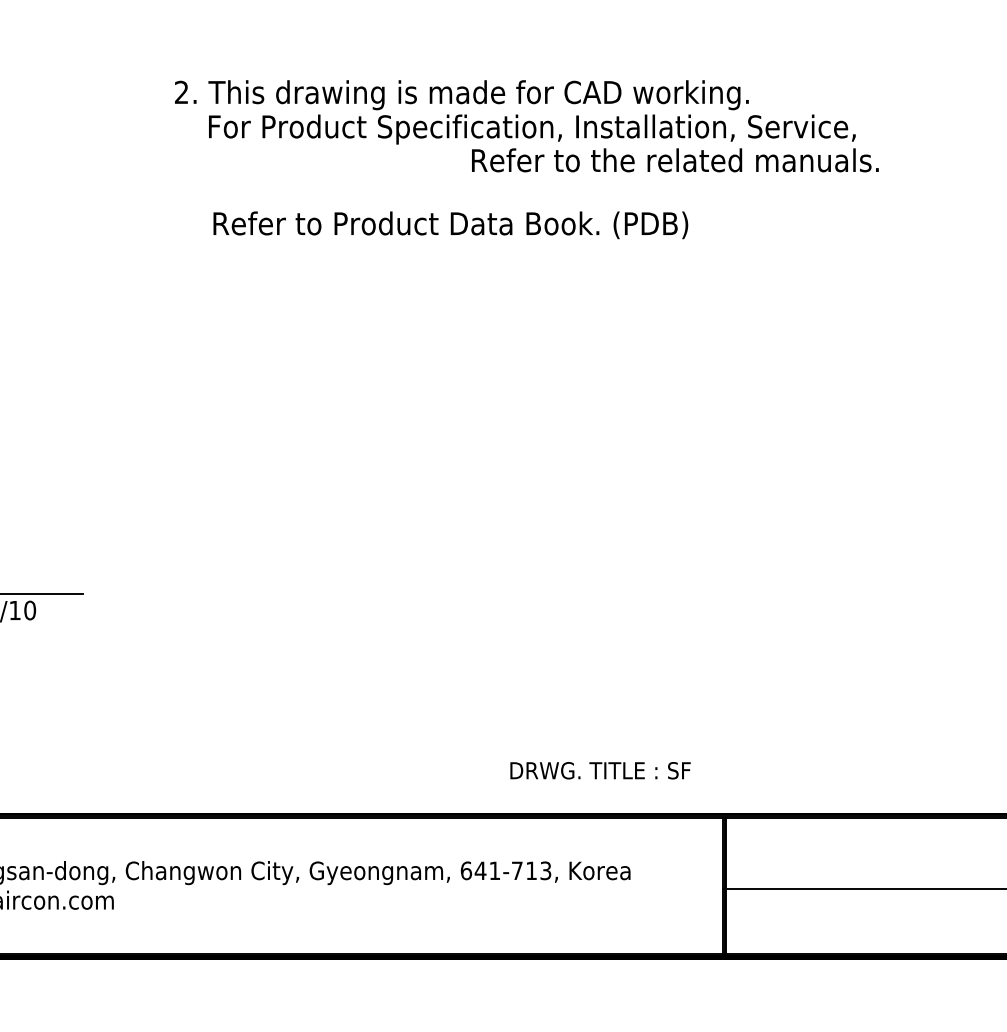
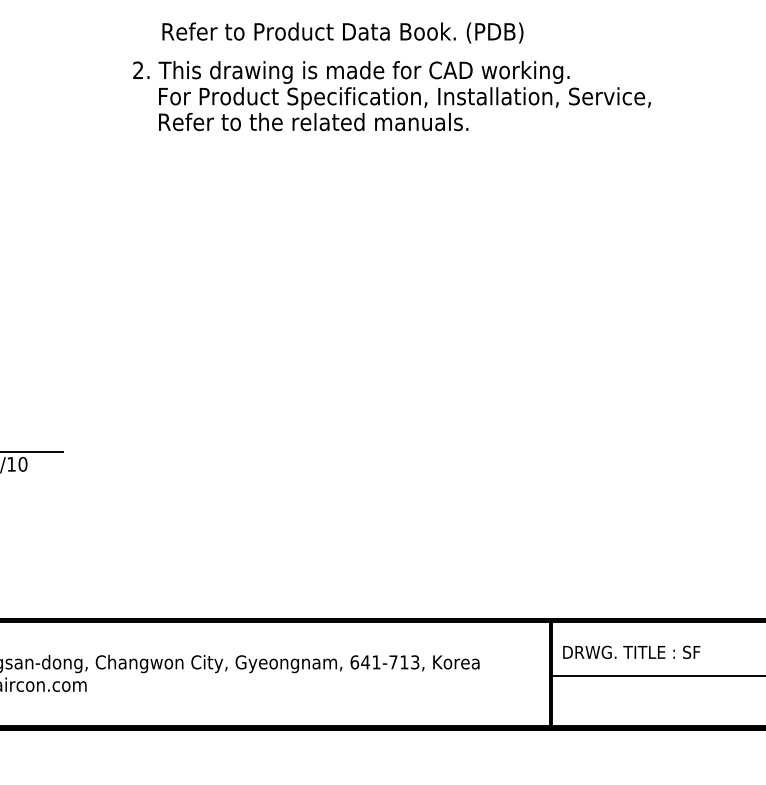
text: (675, 160) -> (313, 122), moved
text: (450, 225) -> (342, 33), moved
text: (600, 770) -> (631, 652), moved

